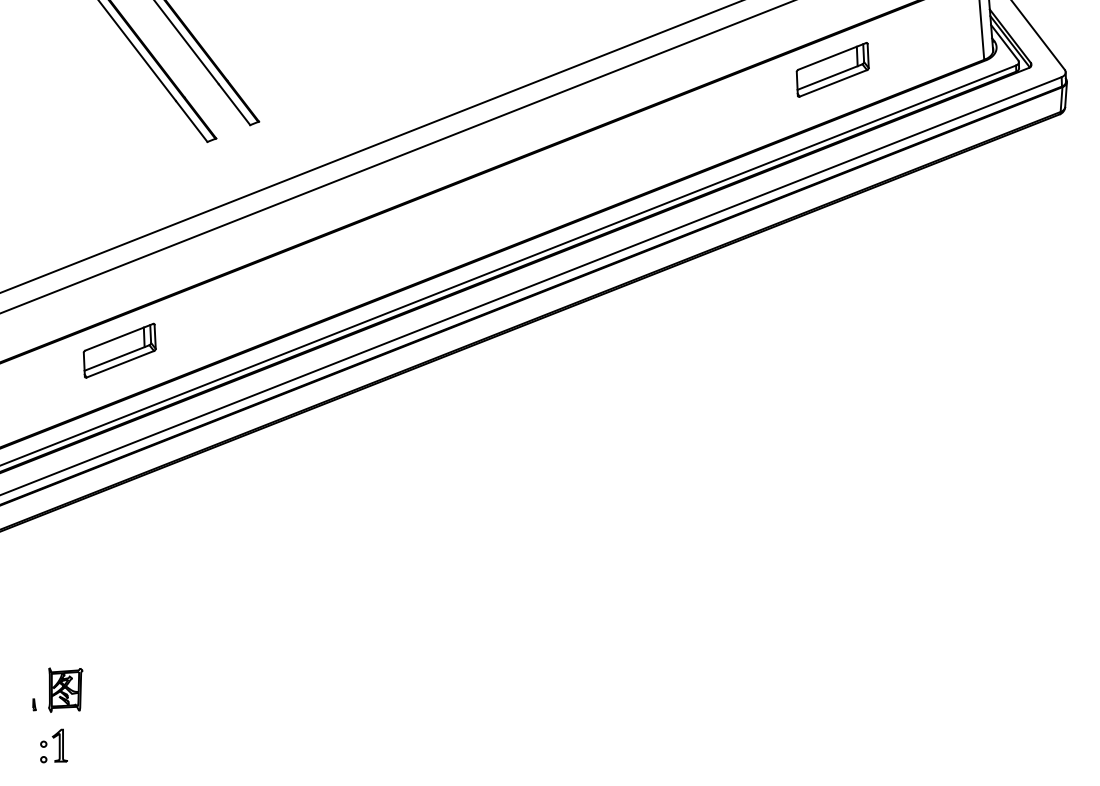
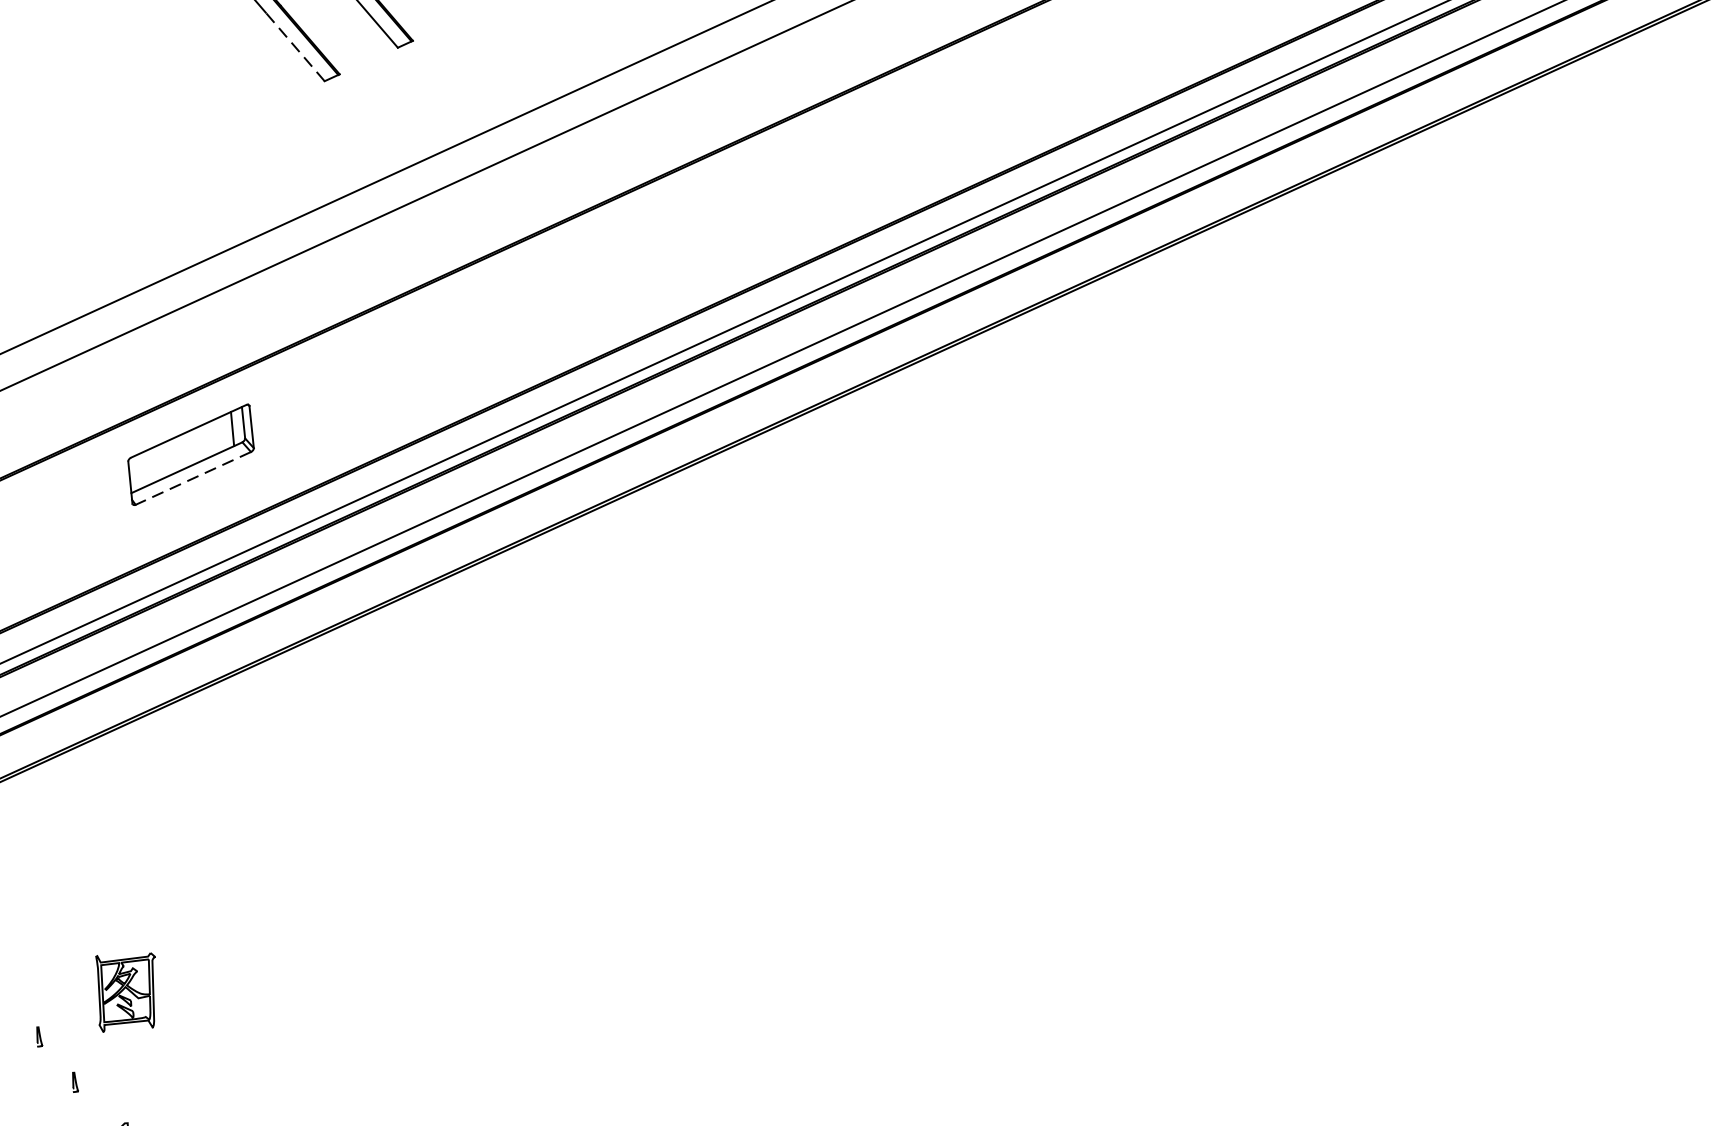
line: (191, 121) -> (294, 46), solid -> dashed
line: (119, 364) -> (191, 478), solid -> dashed
curve: (15, 677) -> (39, 1036), added
part: (65, 689) -> (126, 991), moved

